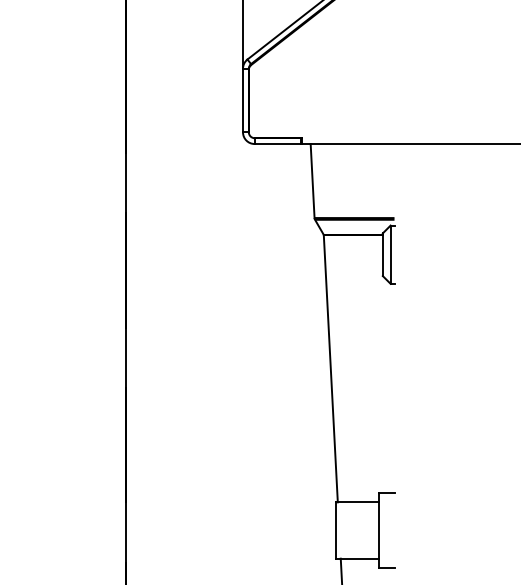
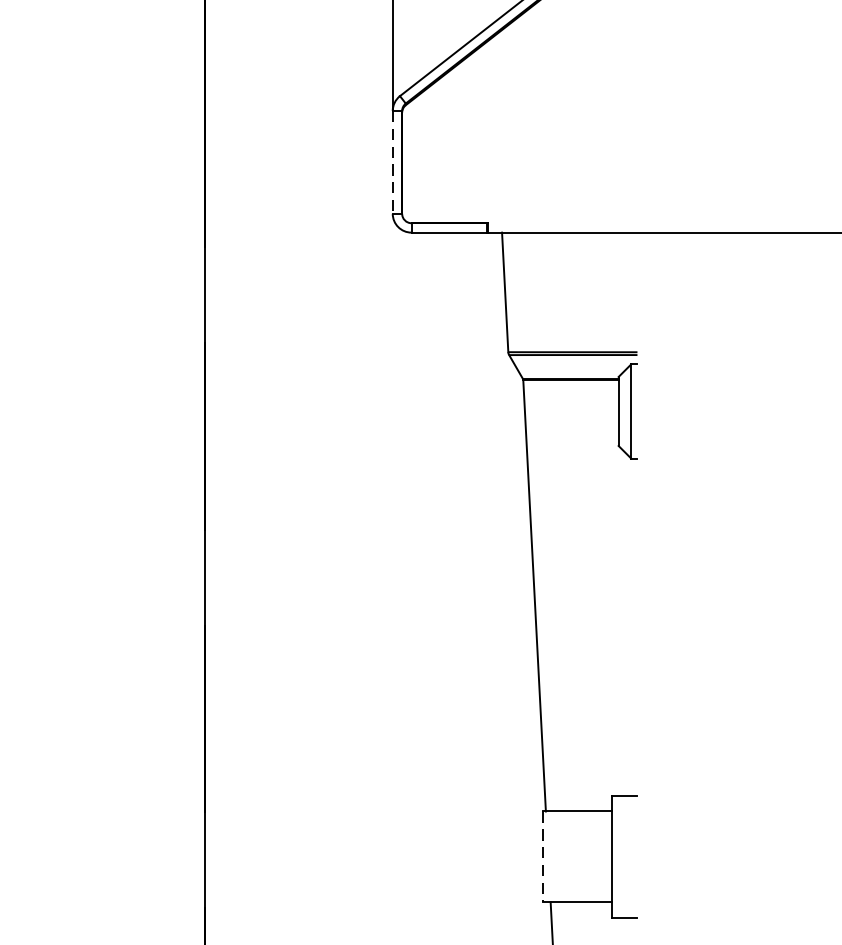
line: (243, 100) -> (393, 162), solid -> dashed
line: (336, 530) -> (543, 856), solid -> dashed

